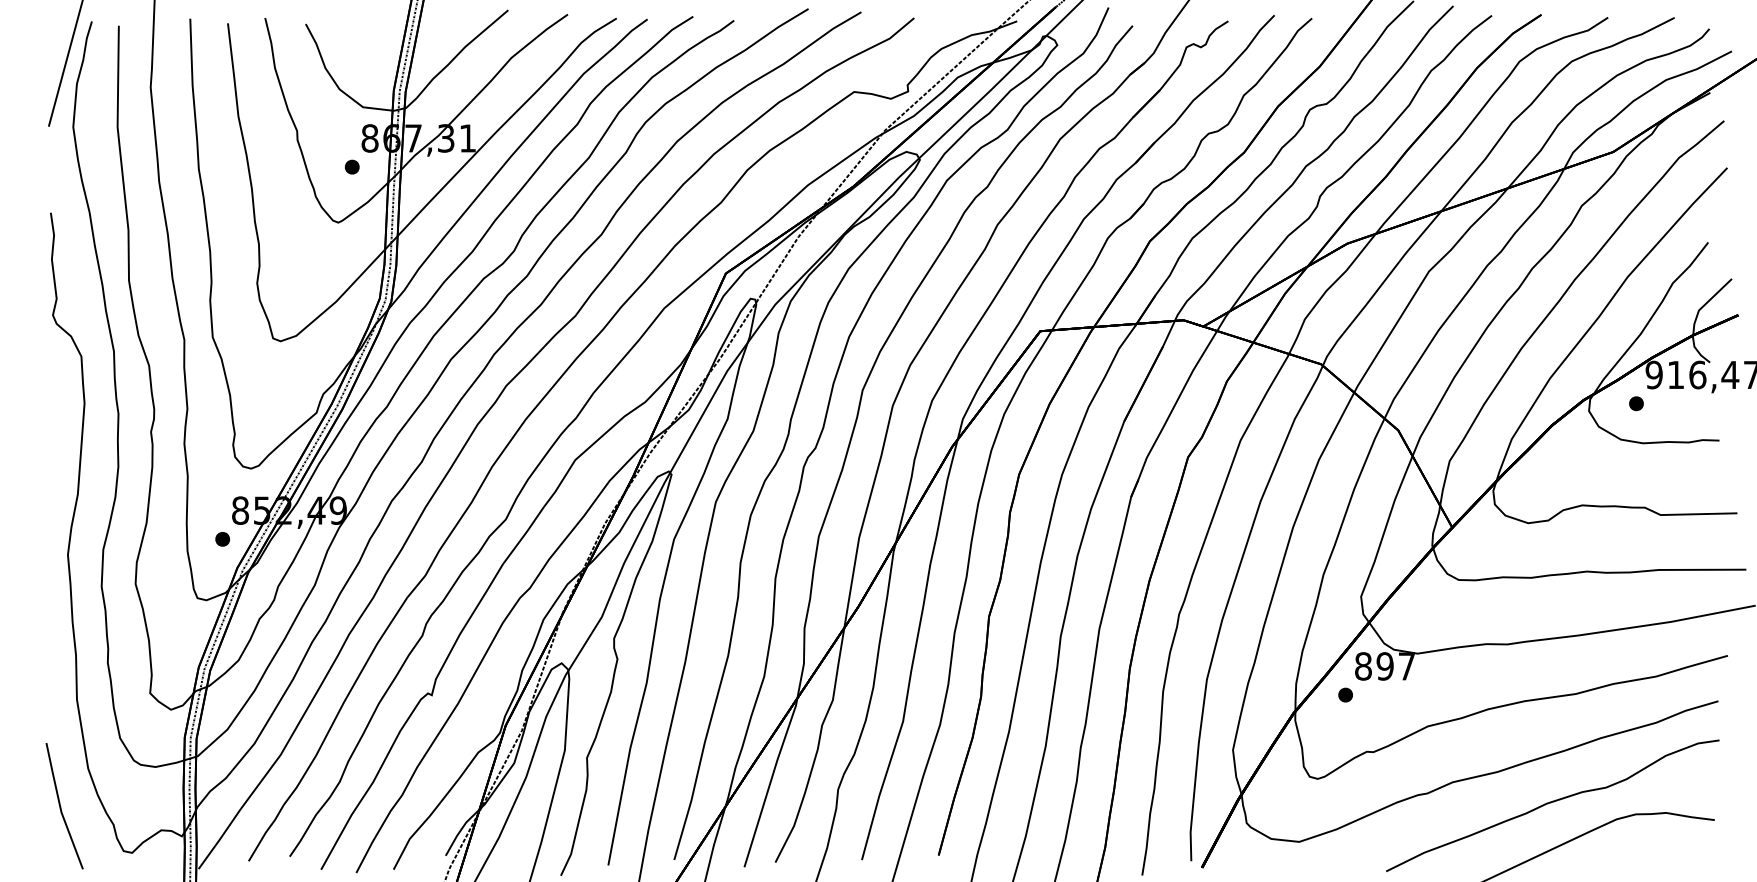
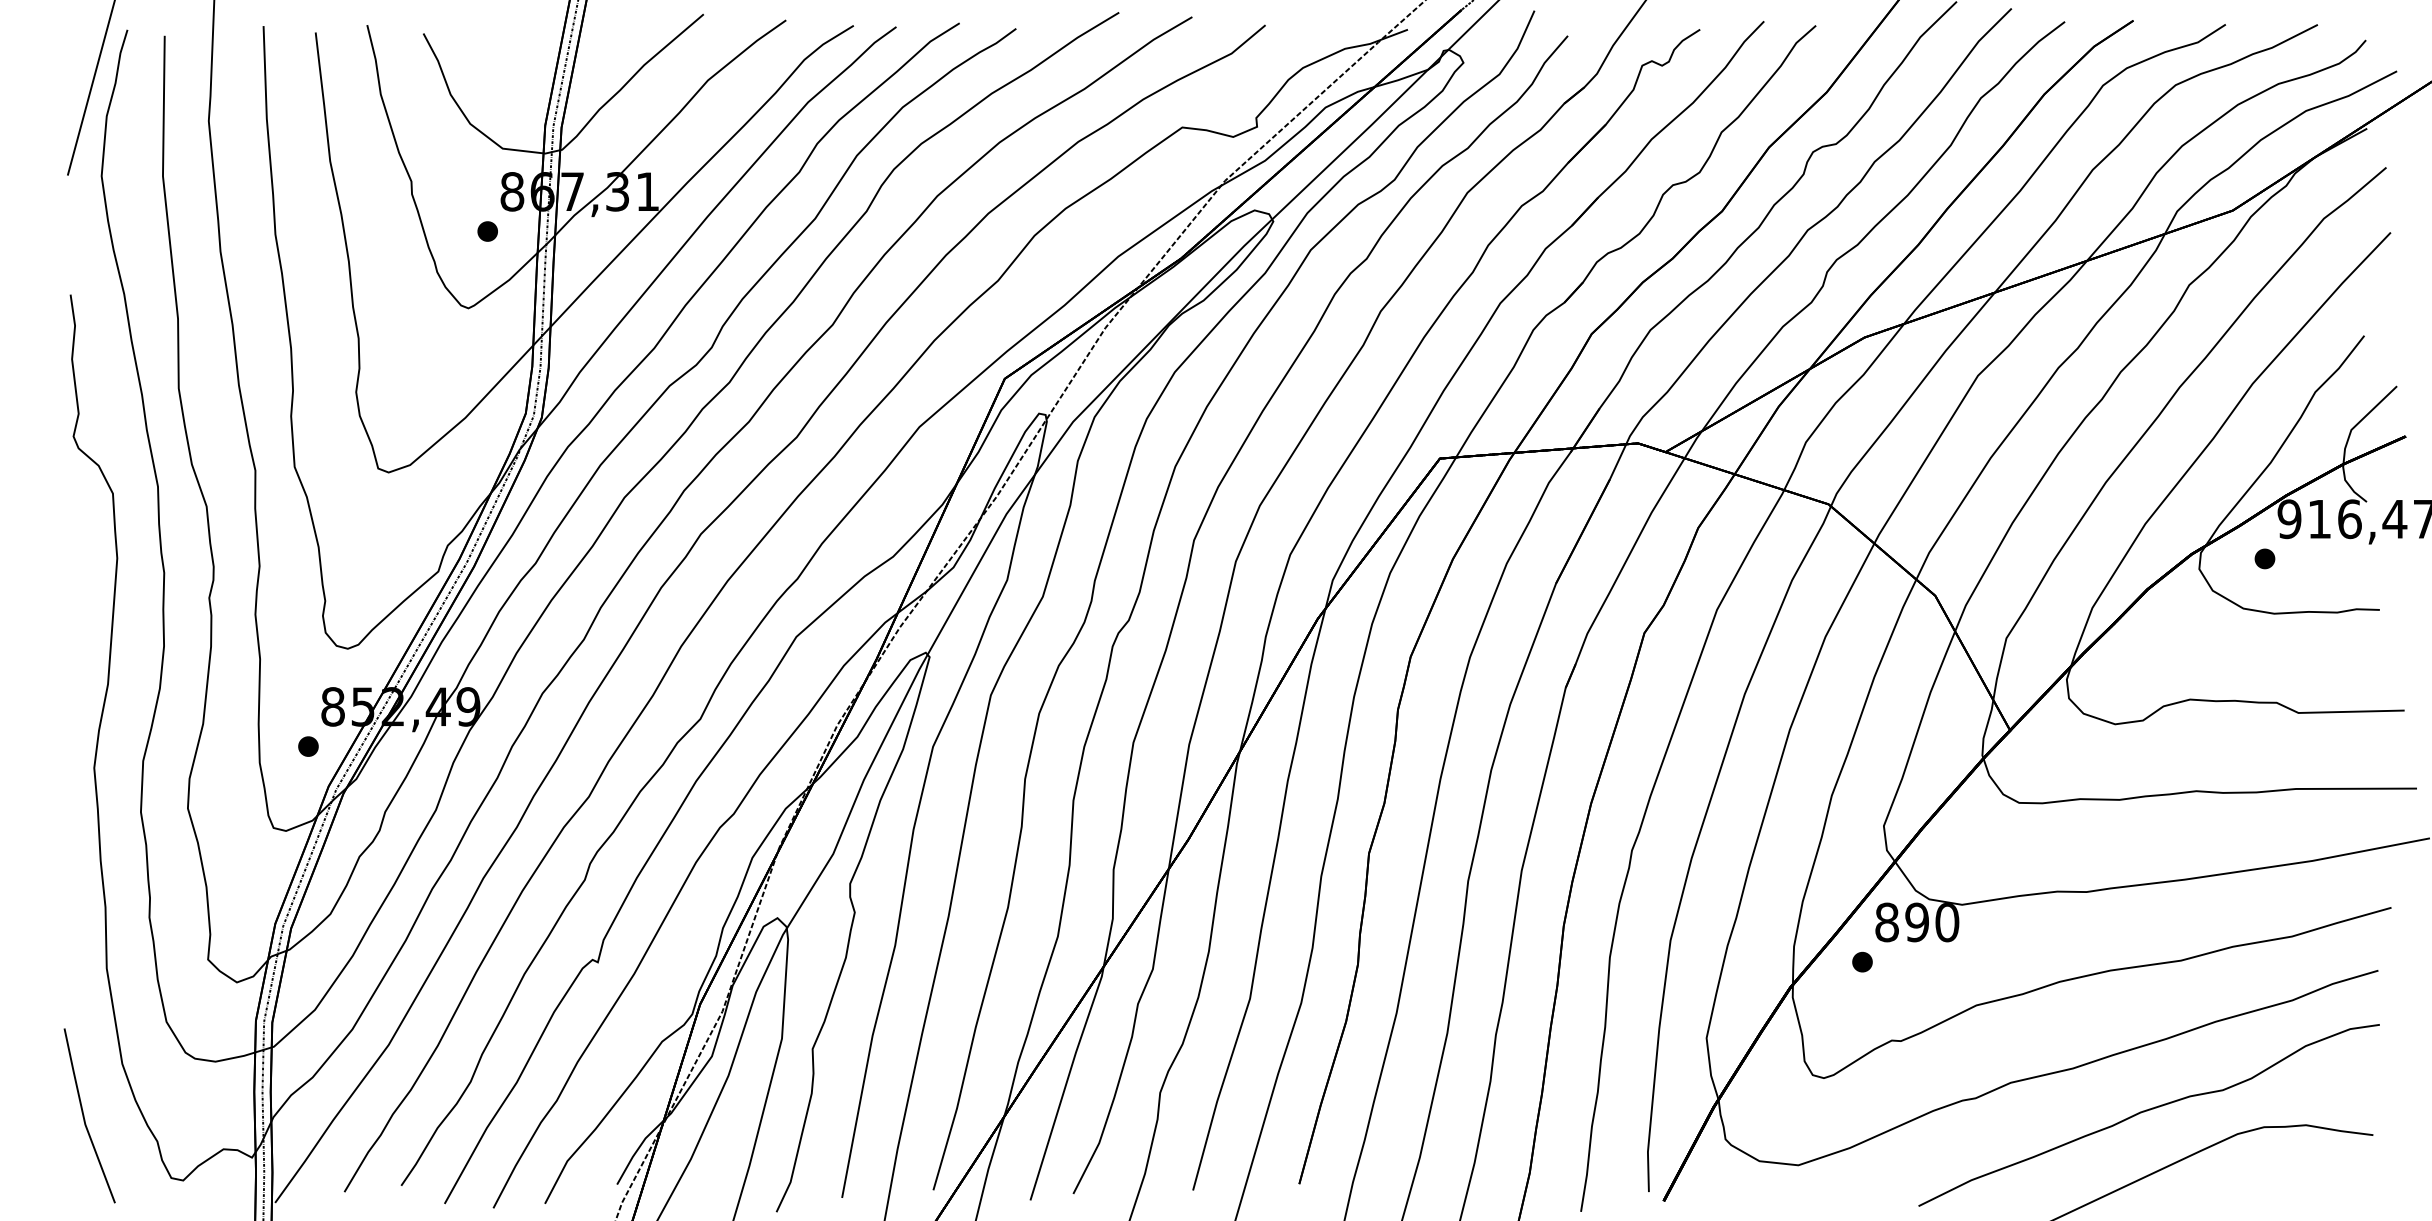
text: (1406, 666) -> (1946, 922), 897 -> 890

